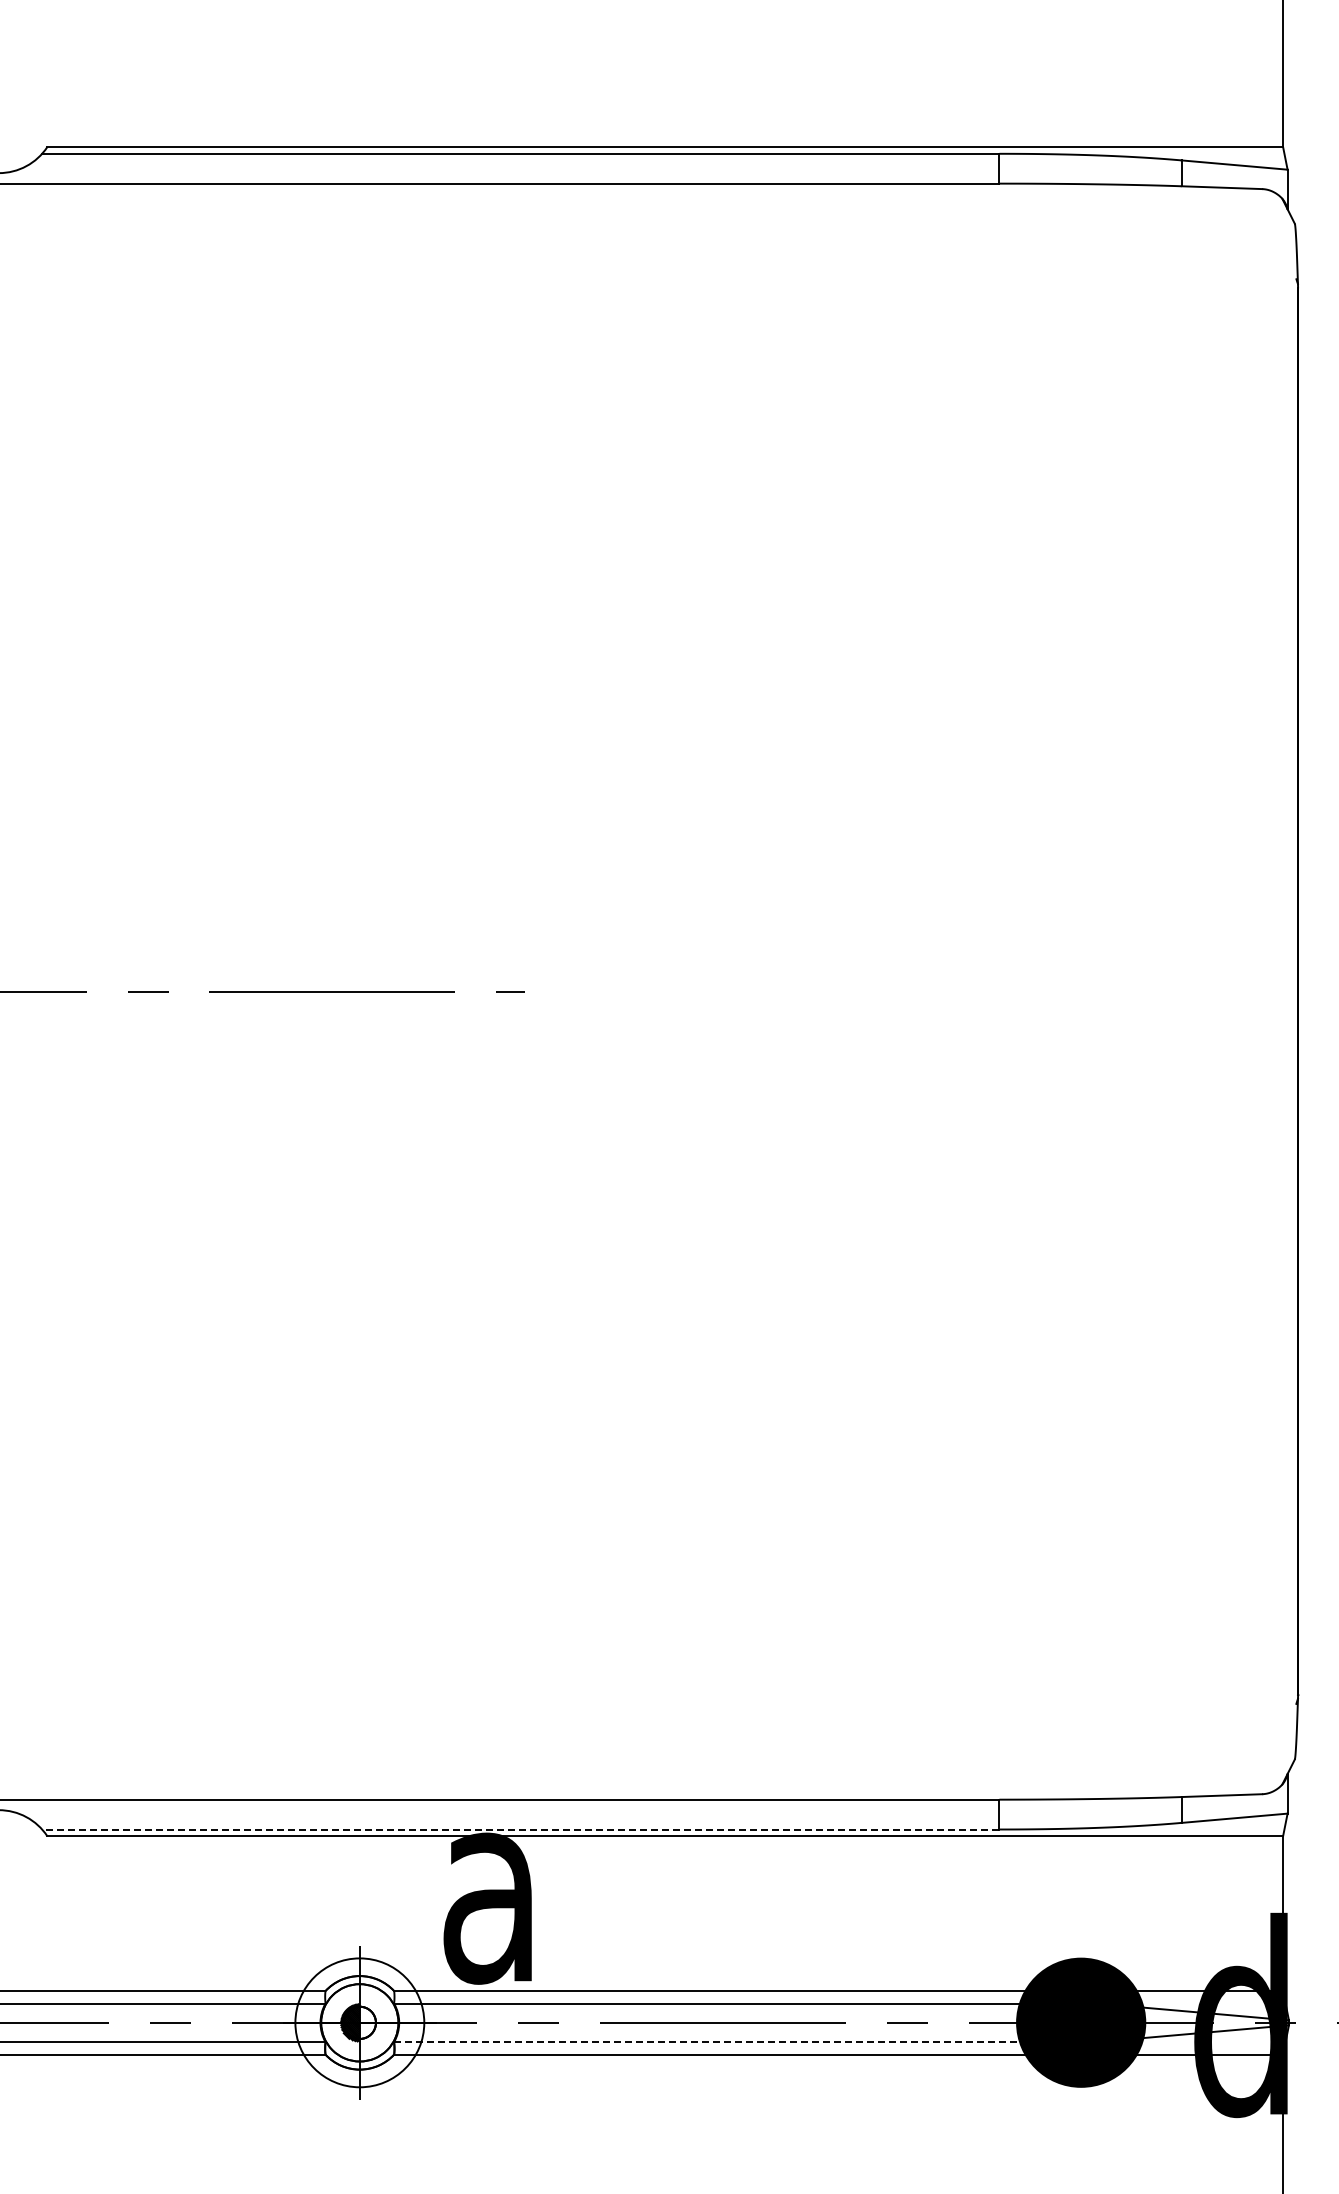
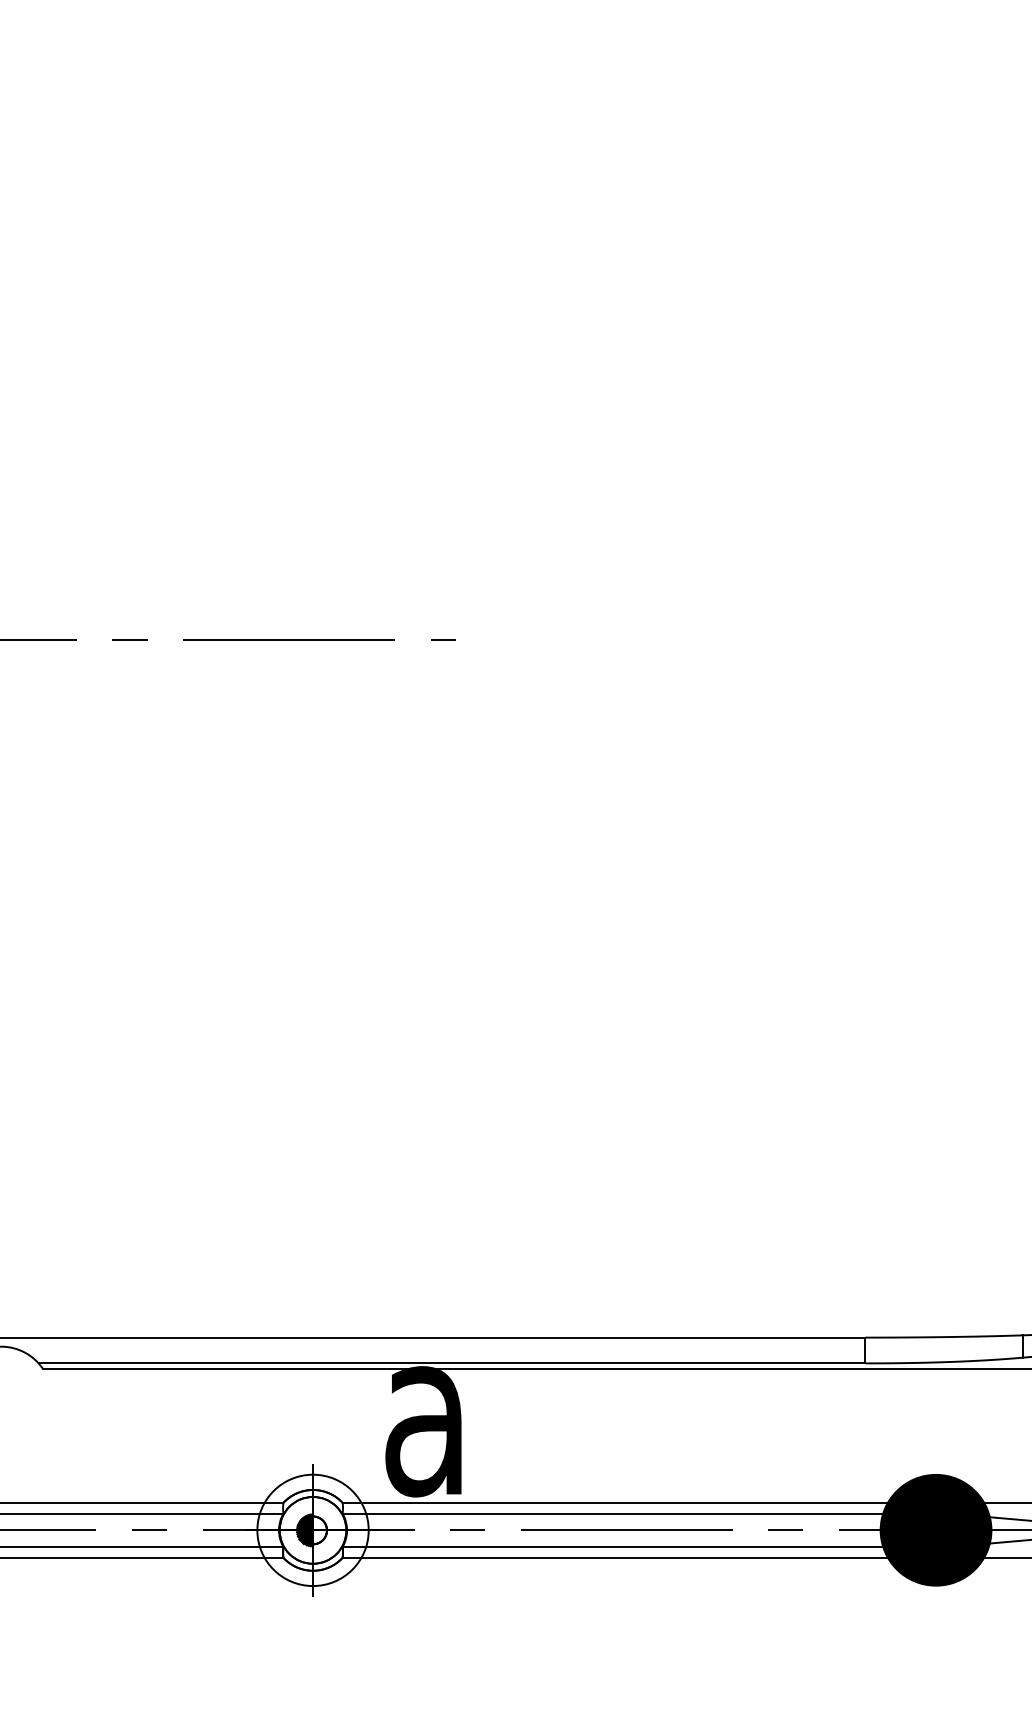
line: (520, 1829) -> (451, 1363), dashed -> solid
line: (745, 2042) -> (646, 1547), dashed -> solid

